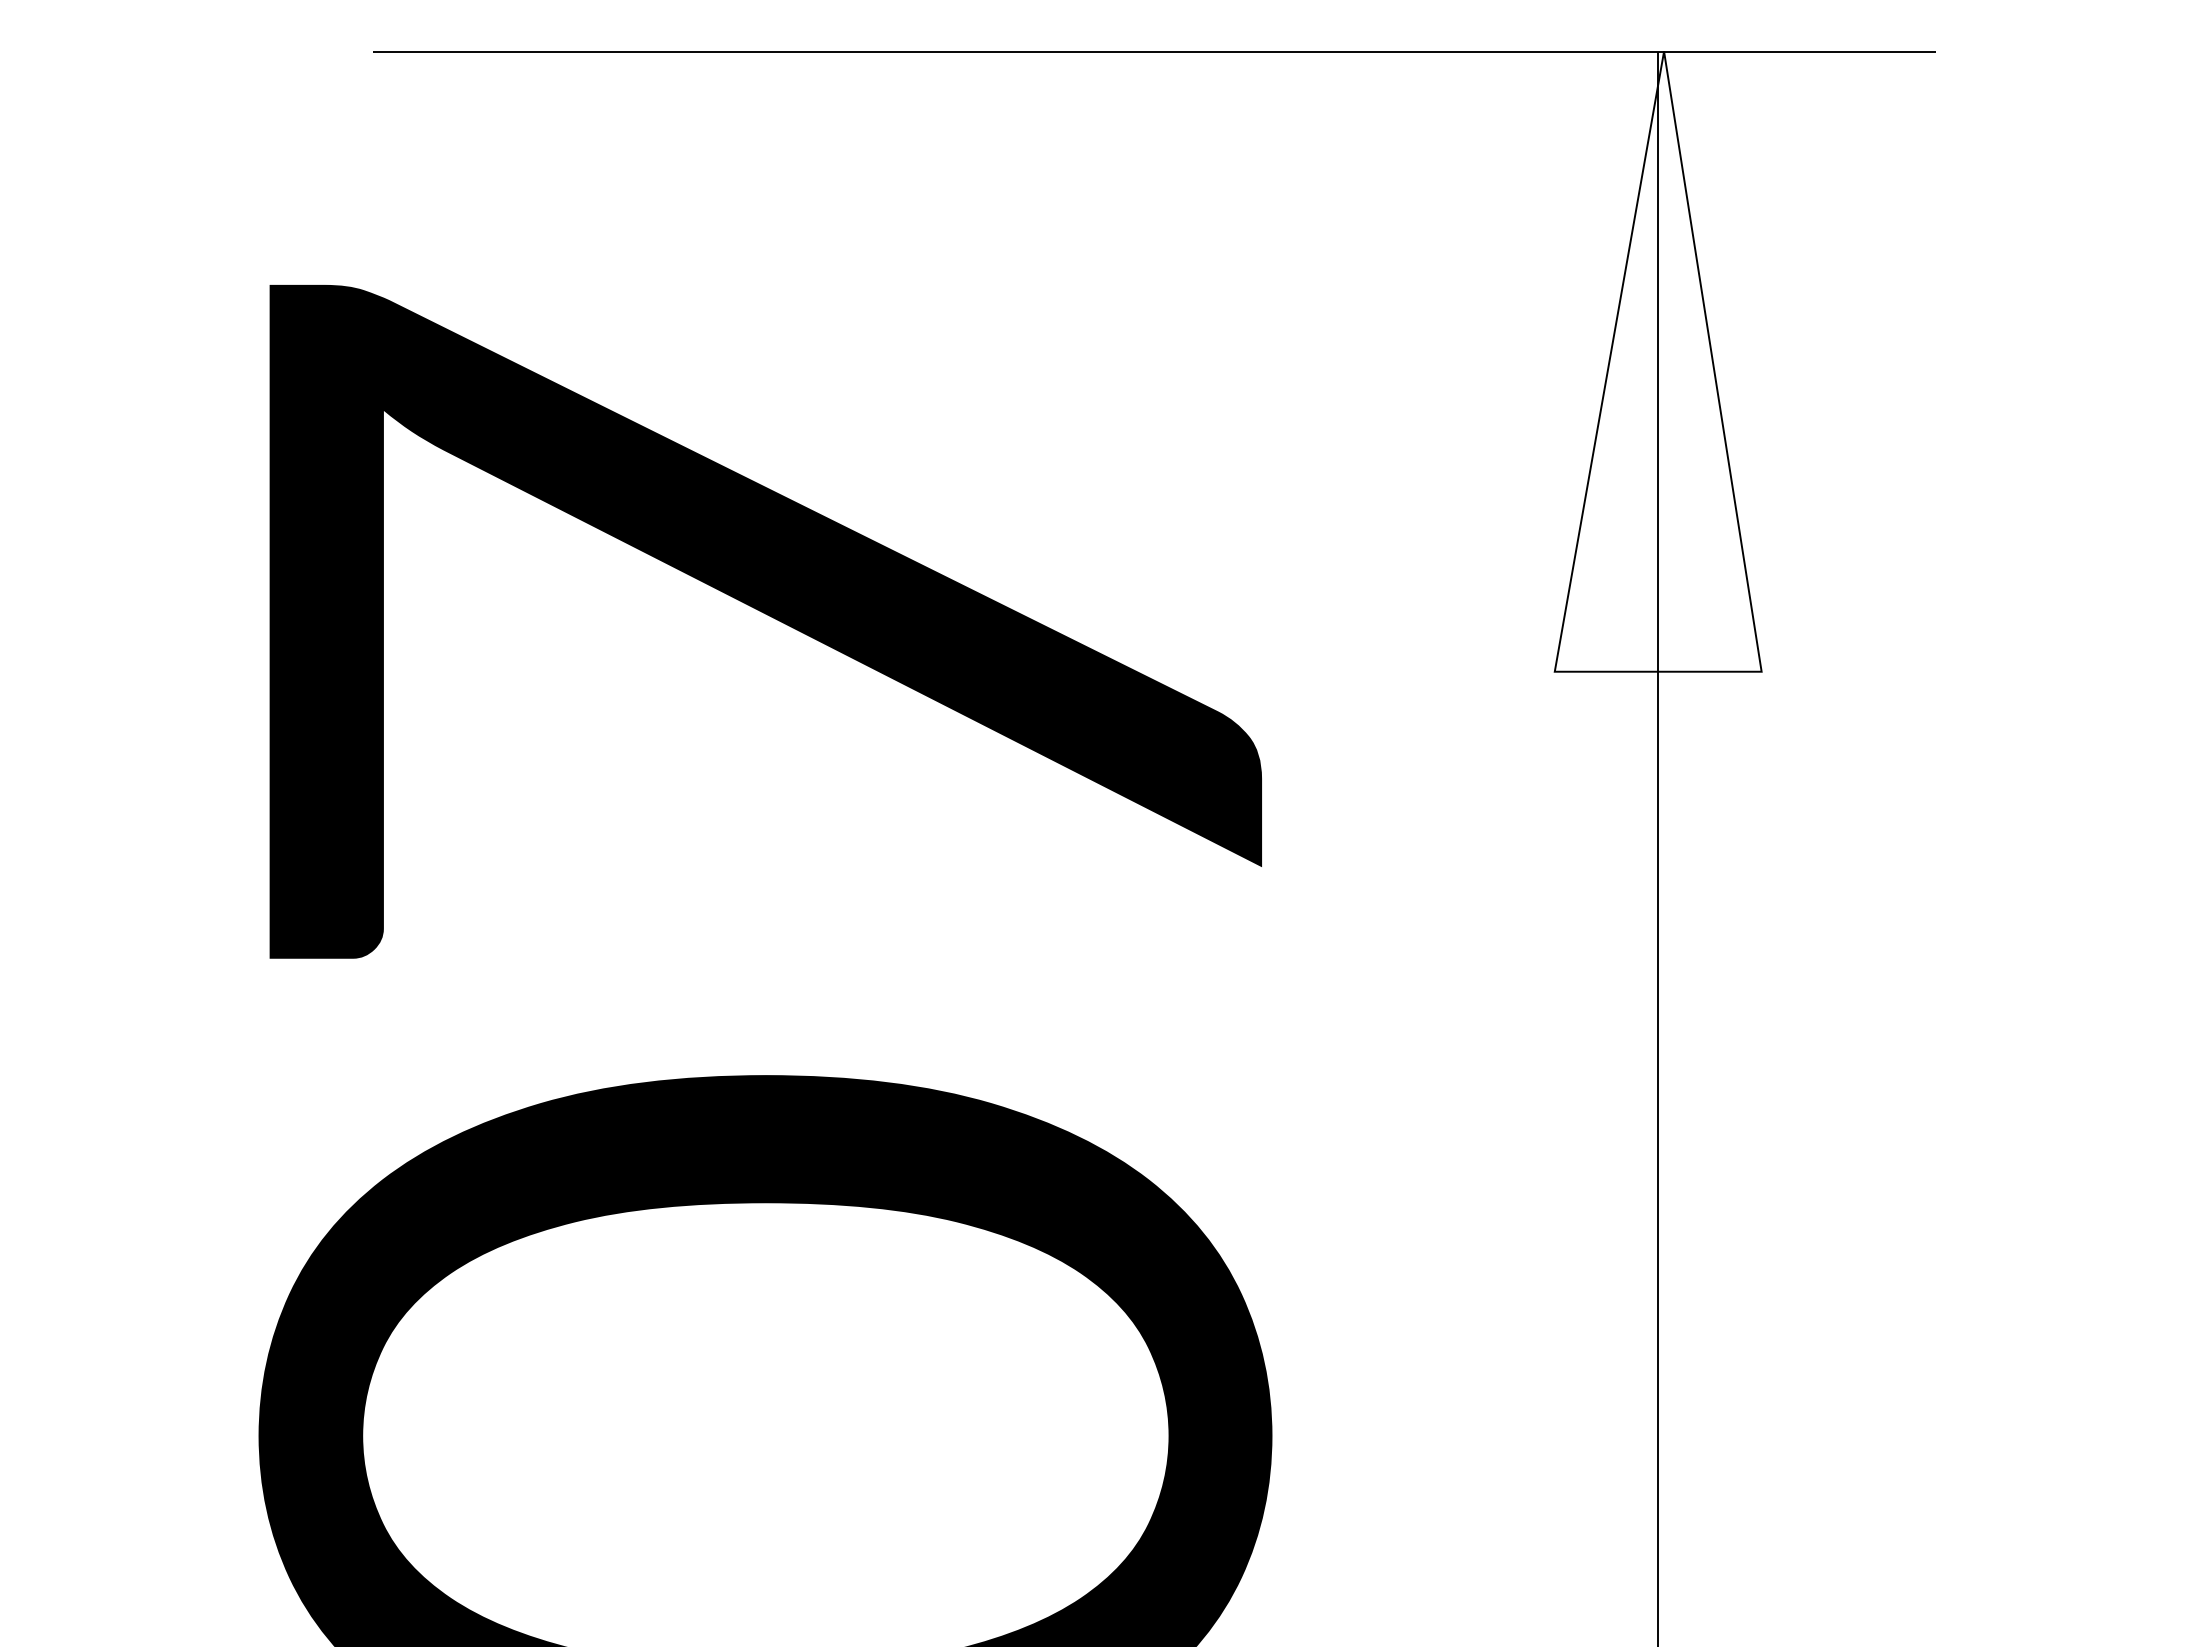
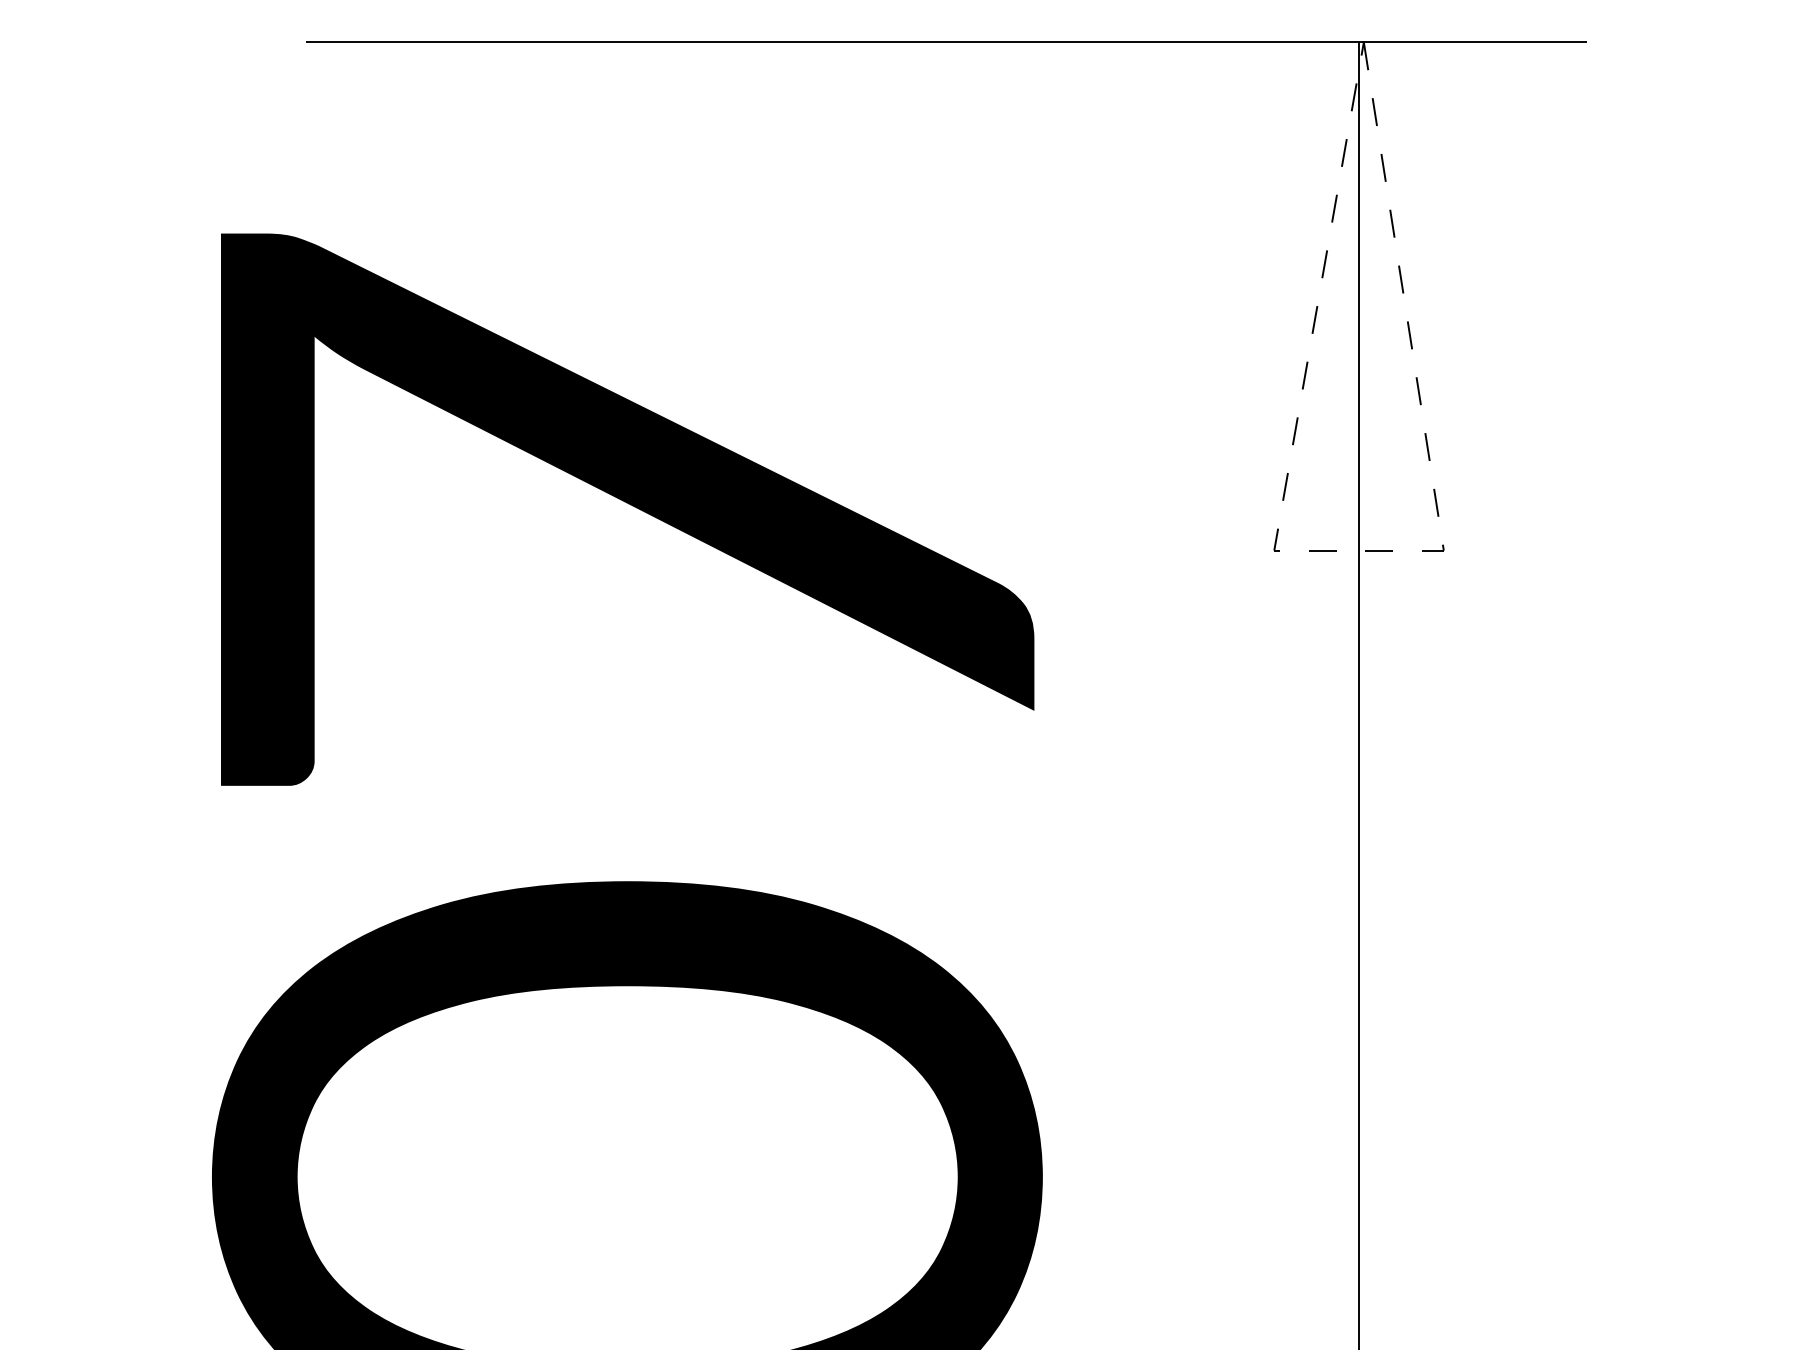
line: (1656, 671) -> (1357, 550), solid -> dashed

